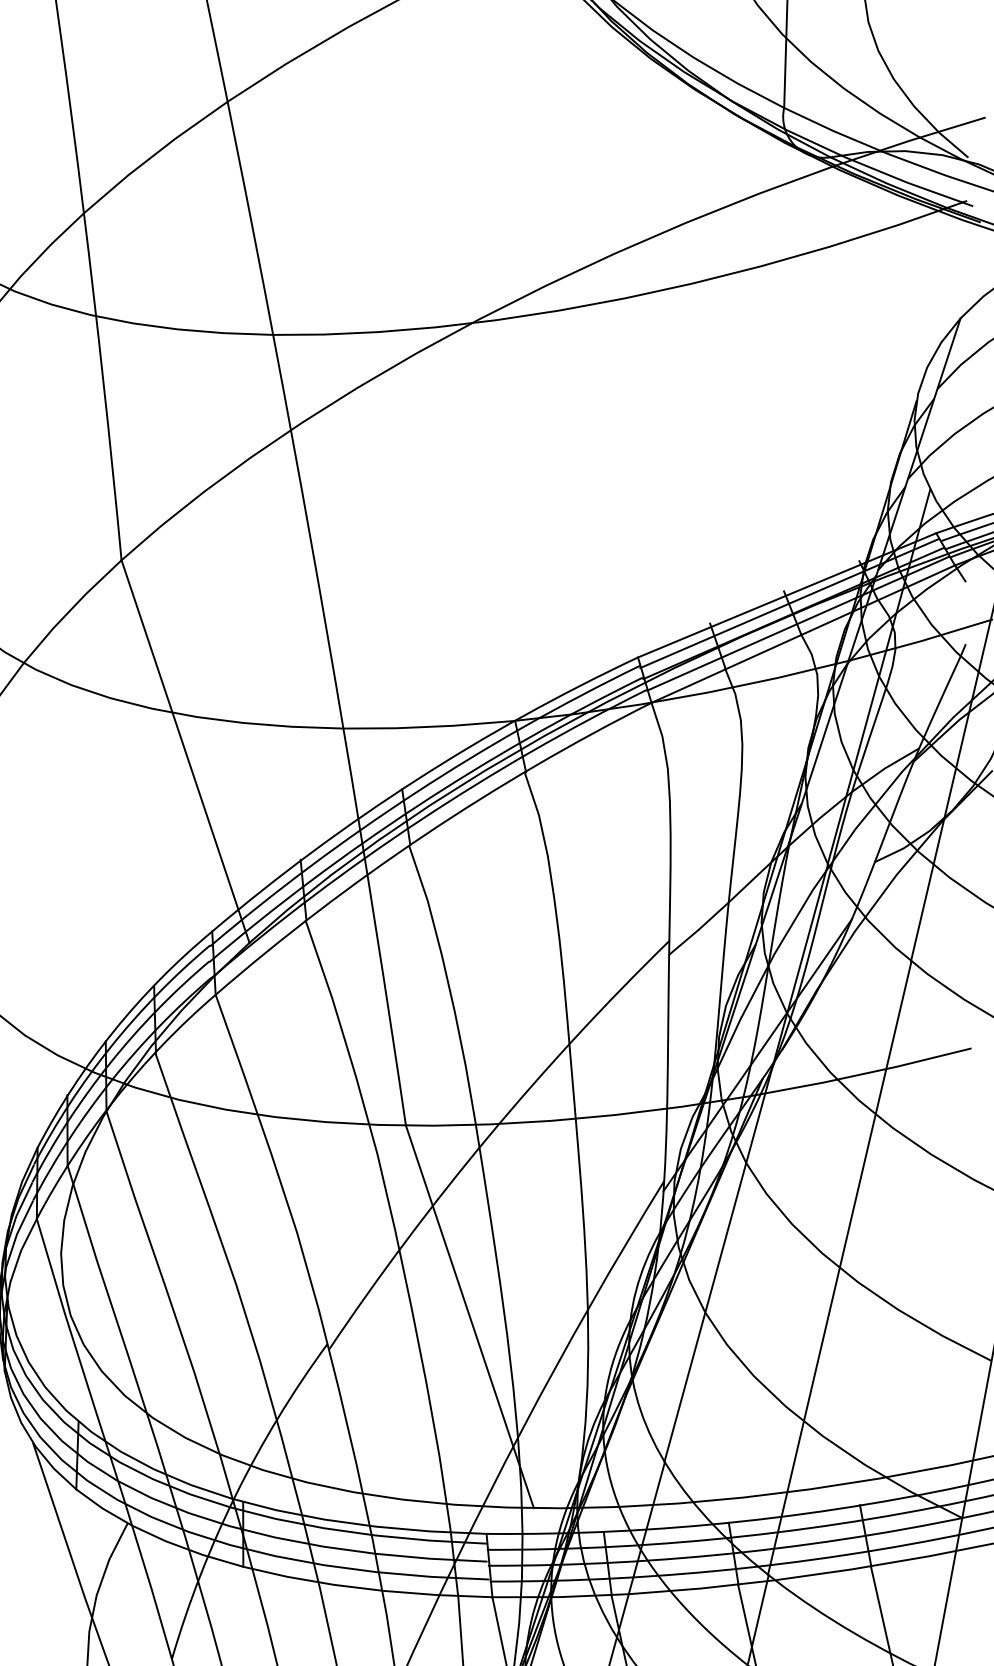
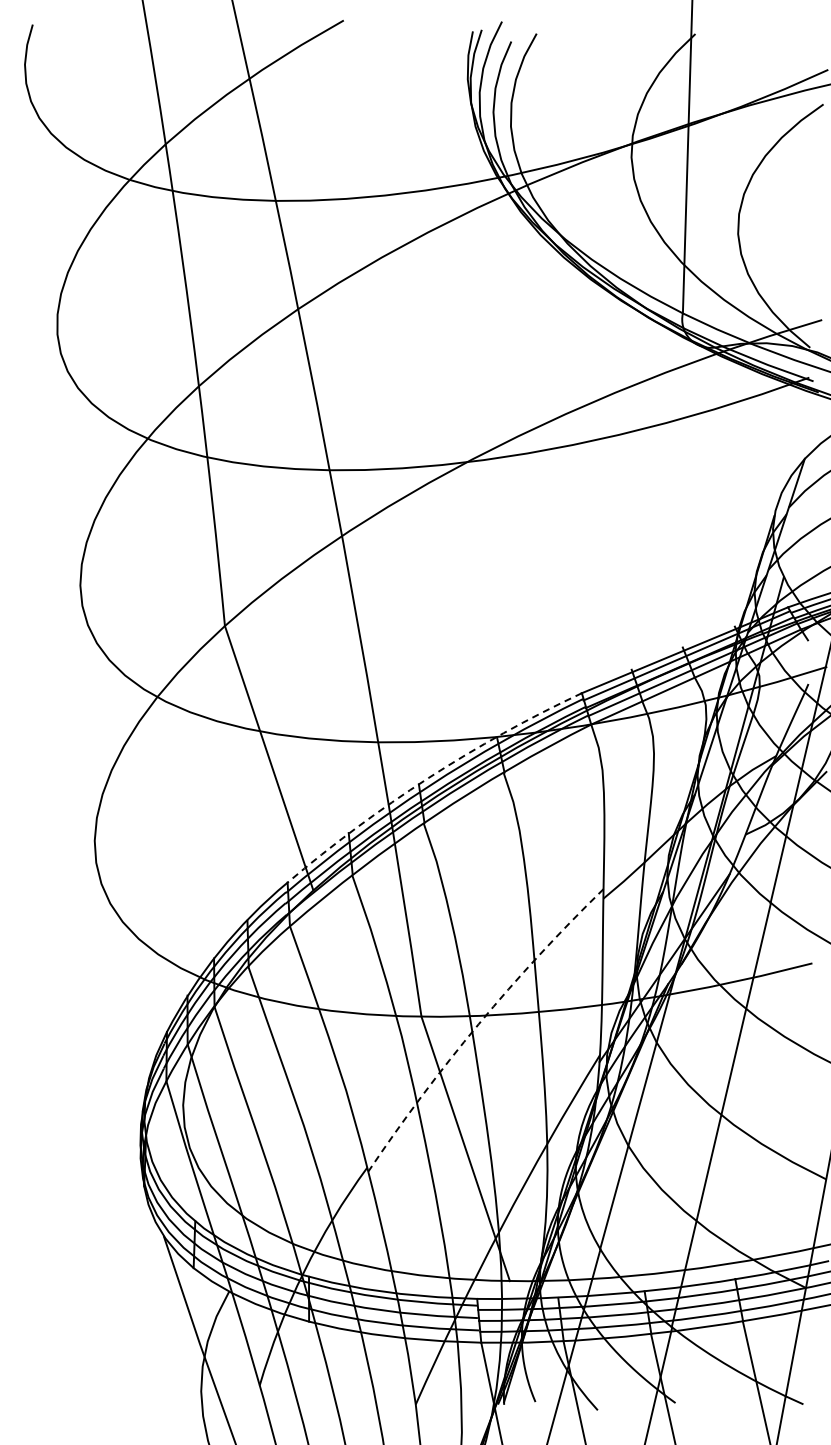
arc: (416, 780) -> (428, 778), solid -> dashed
arc: (488, 1136) -> (478, 1024), solid -> dashed

